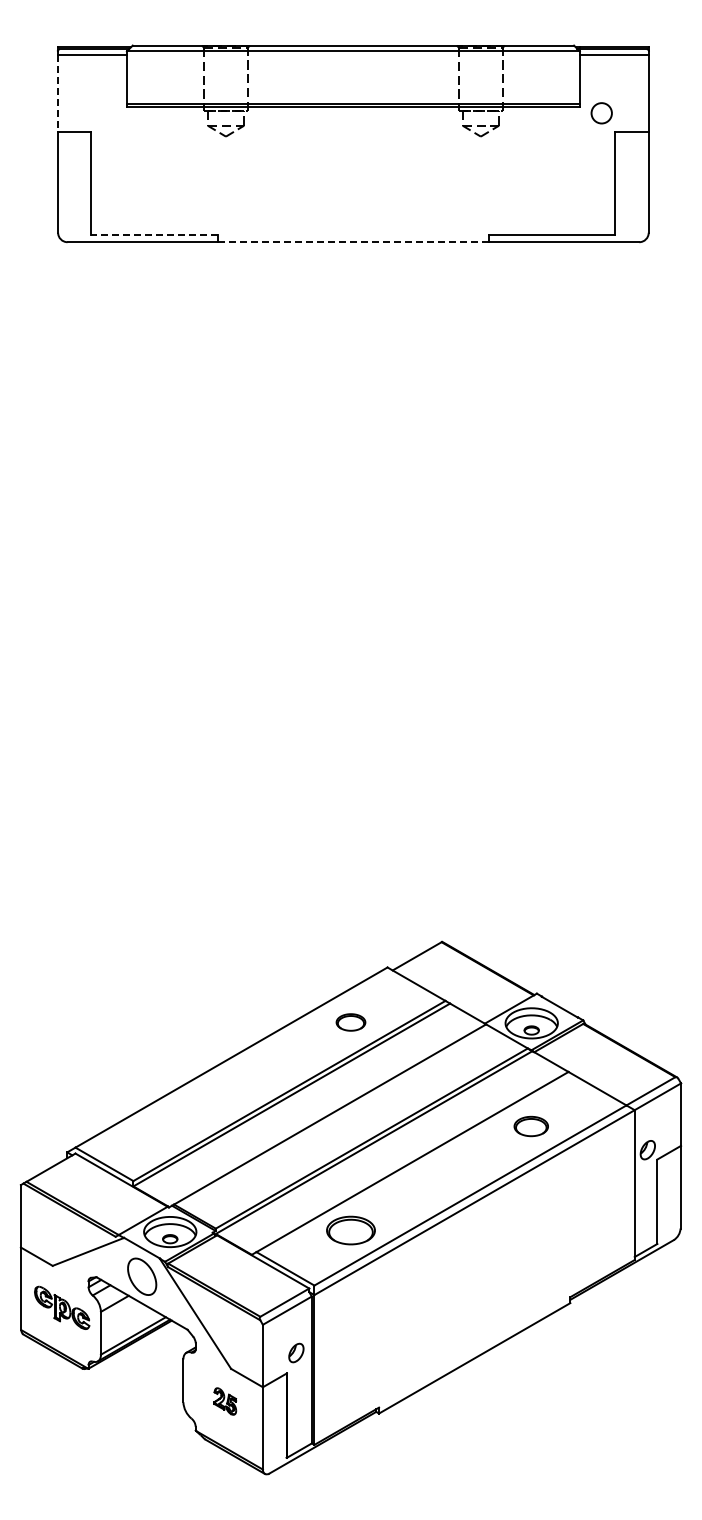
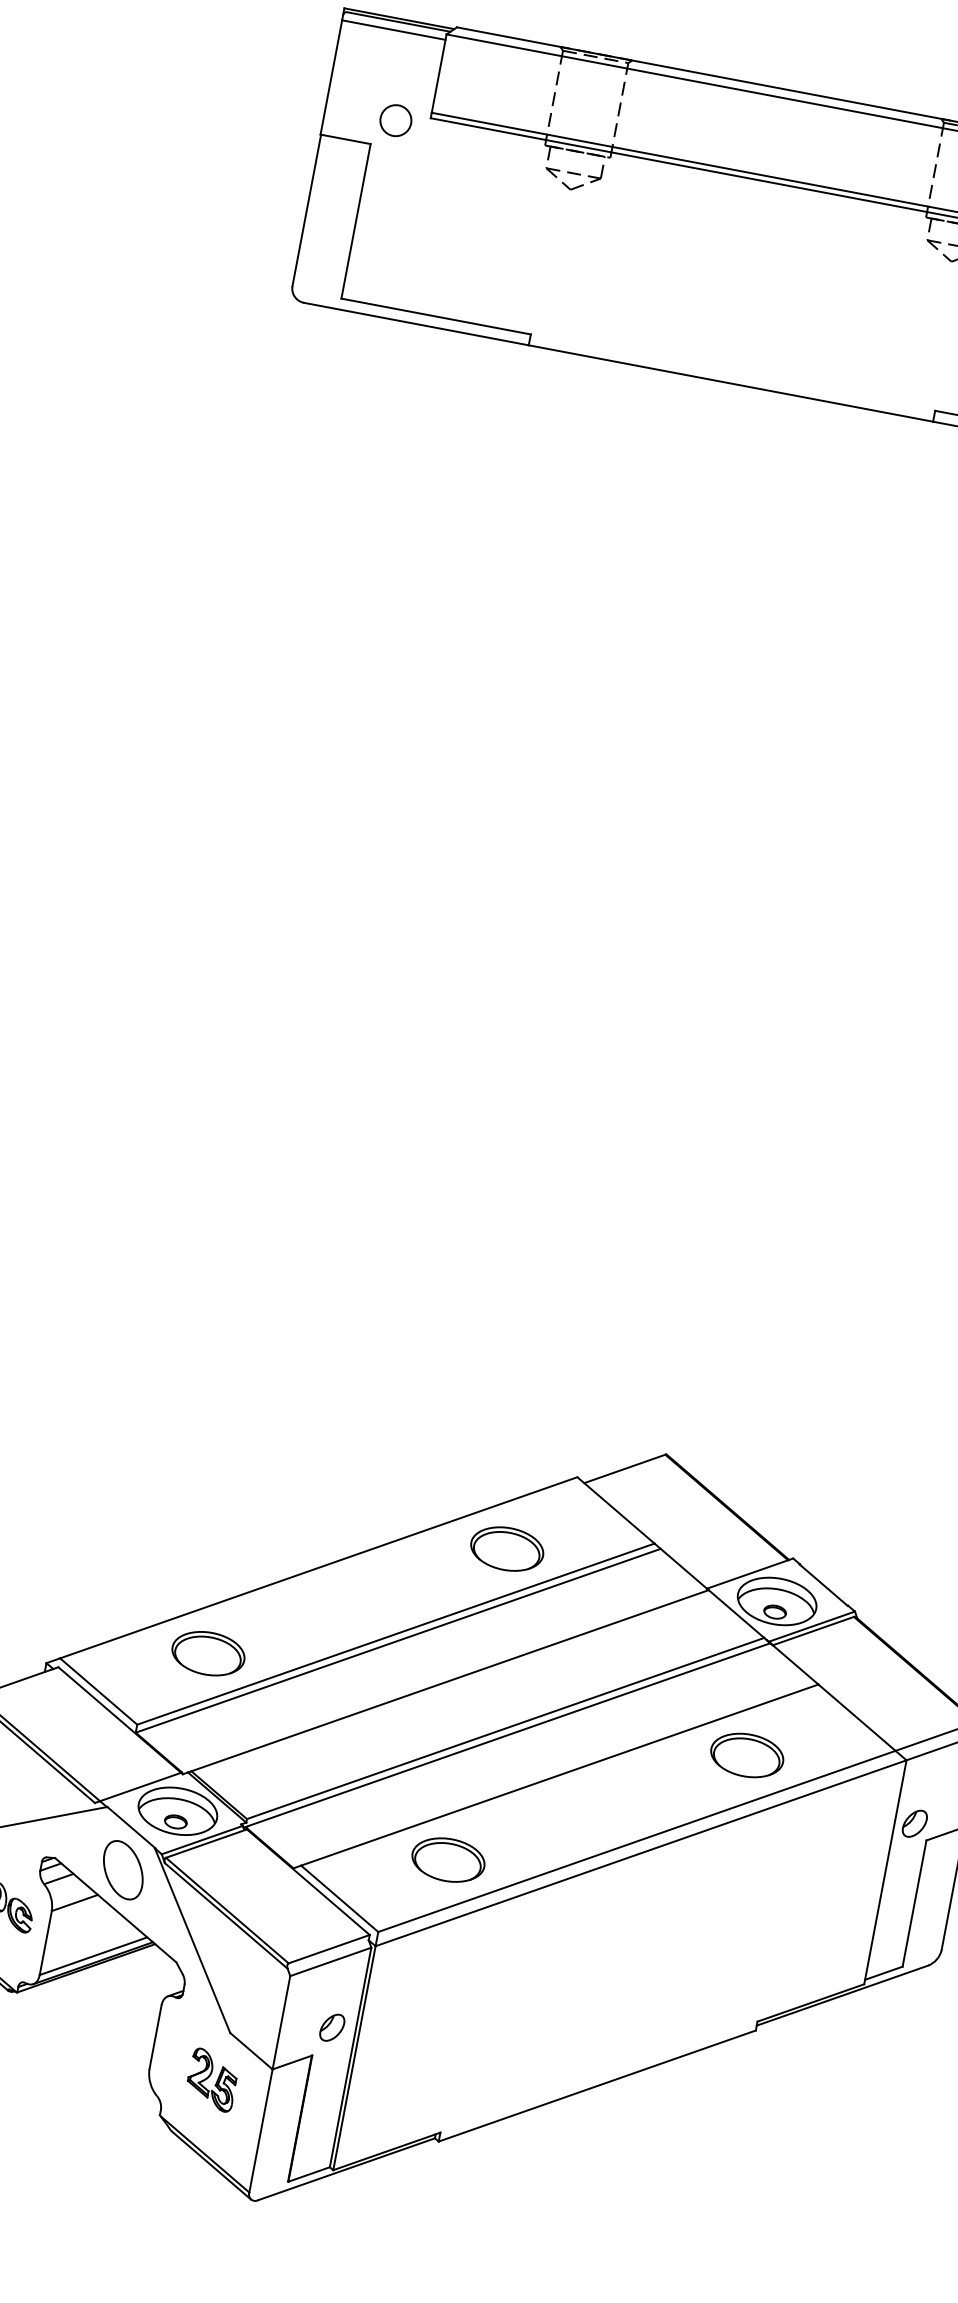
line: (57, 93) -> (330, 77), dashed -> solid
circle: (104, 113) -> (395, 120), added
line: (154, 234) -> (436, 315), dashed -> solid
line: (353, 242) -> (731, 384), dashed -> solid
part: (350, 1022) -> (506, 1548), size x1.67
part: (170, 1126) -> (208, 1653), added
part: (531, 1126) -> (747, 1755), size x1.43
part: (224, 1401) -> (211, 2079), size x1.43

